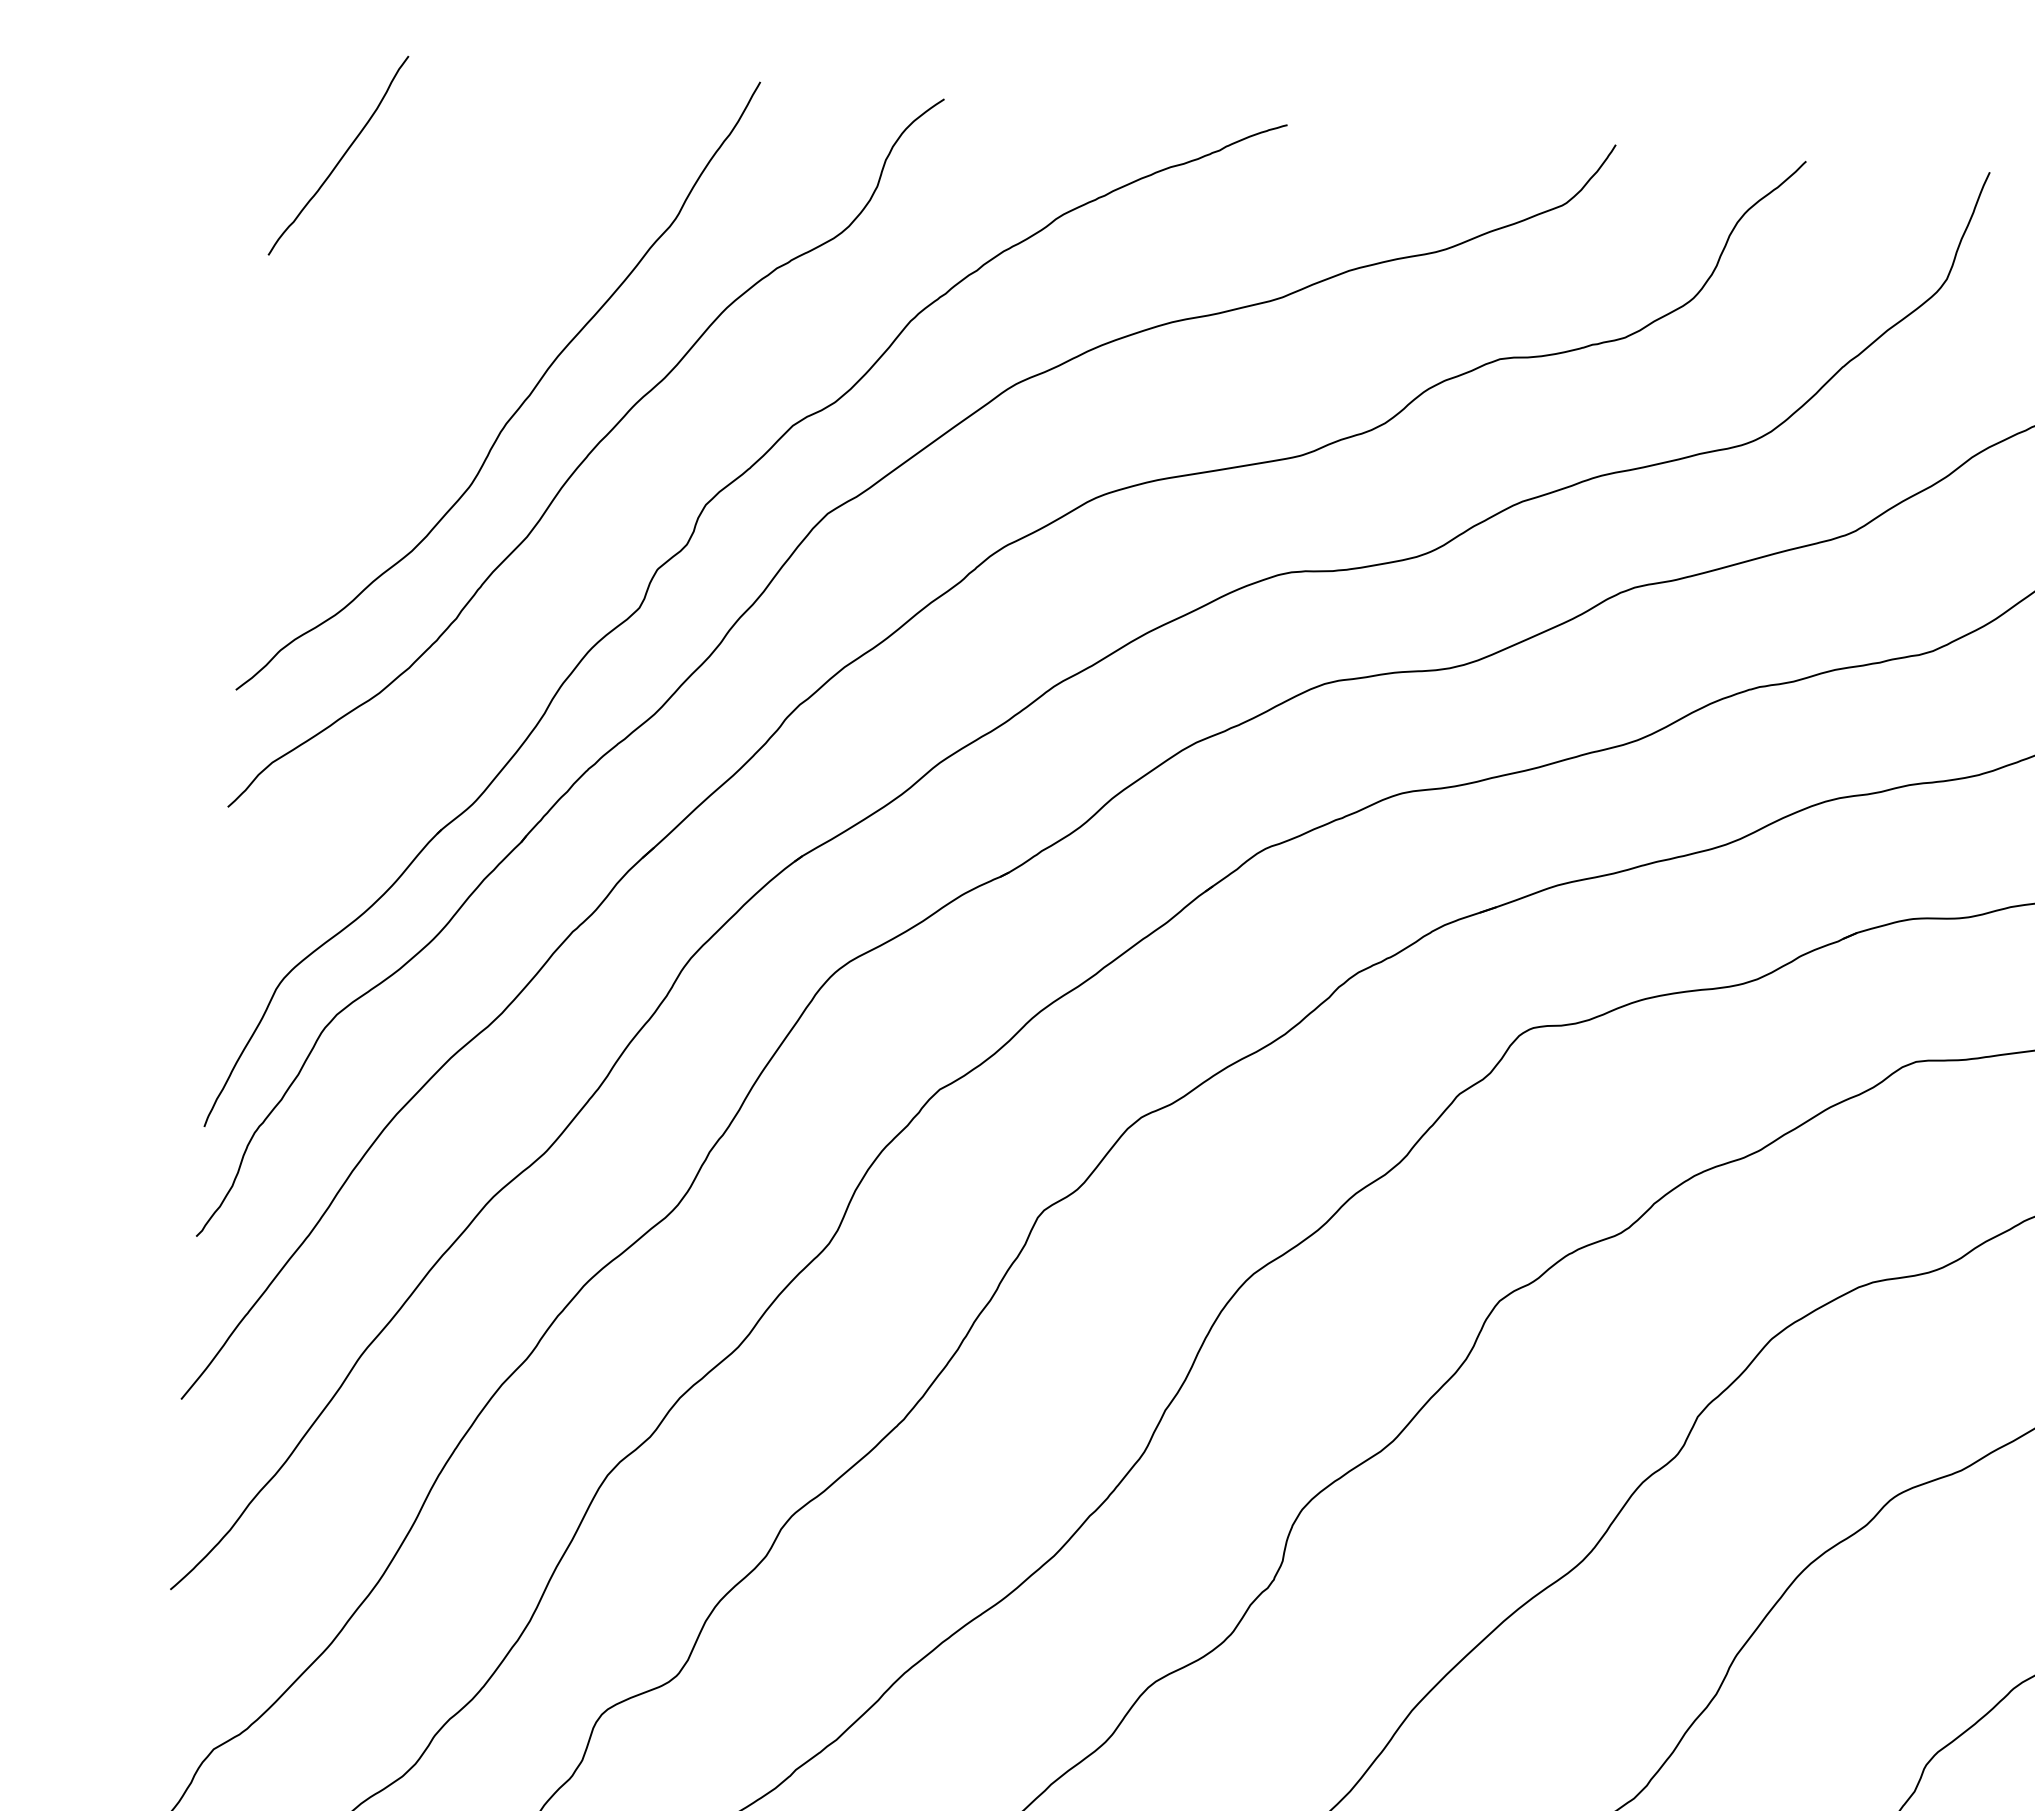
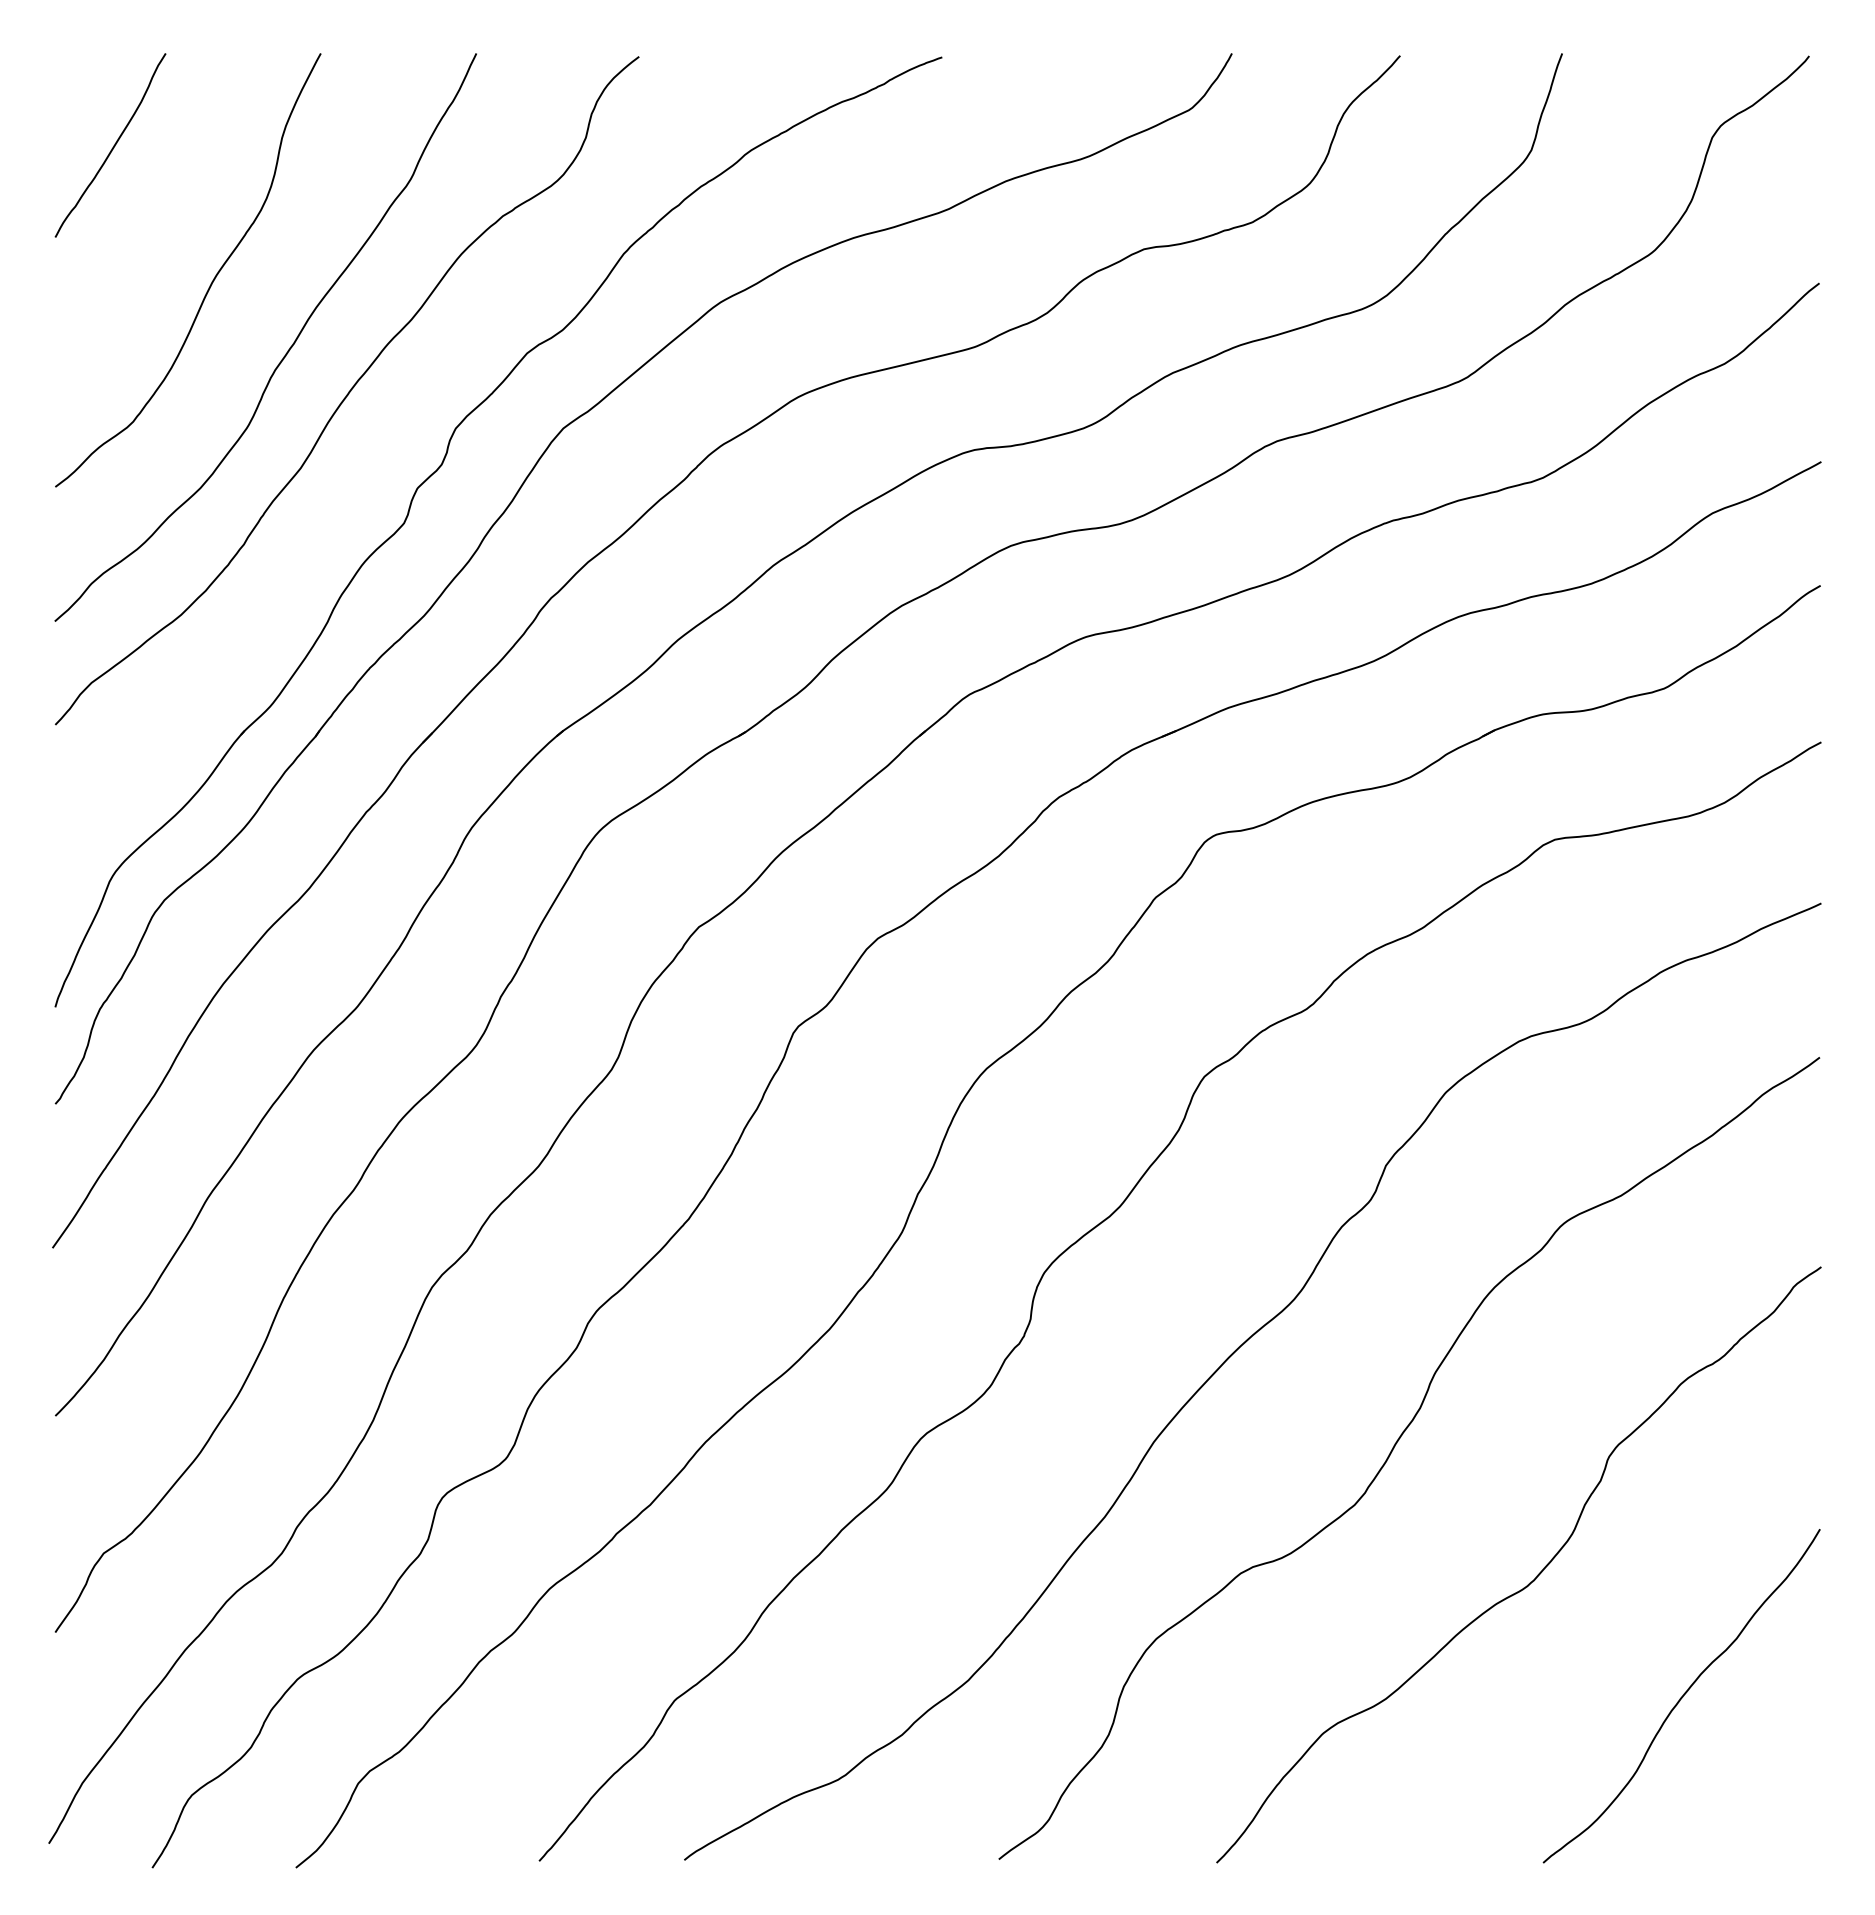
curve: (441, 318) -> (211, 281), added

